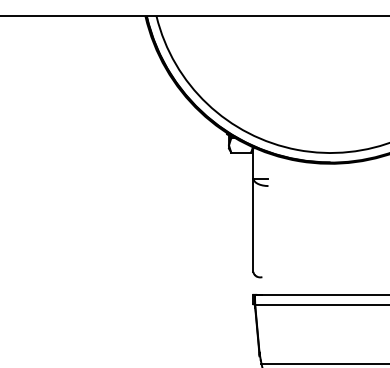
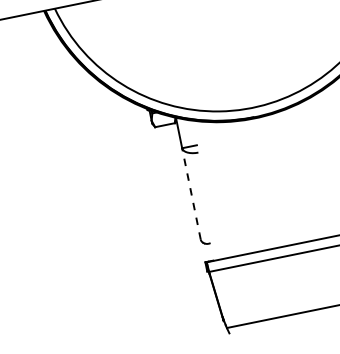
line: (253, 225) -> (191, 194), solid -> dashed

